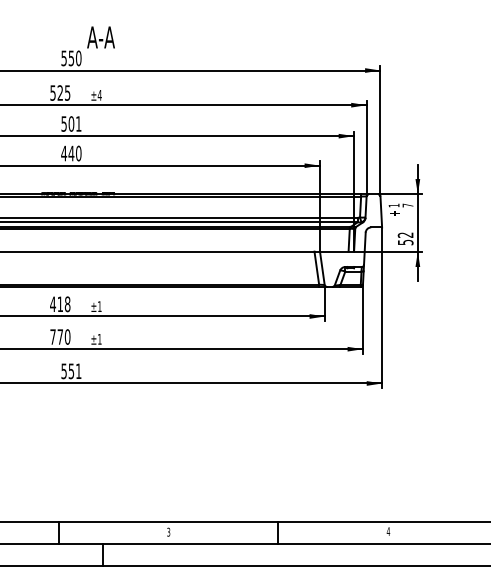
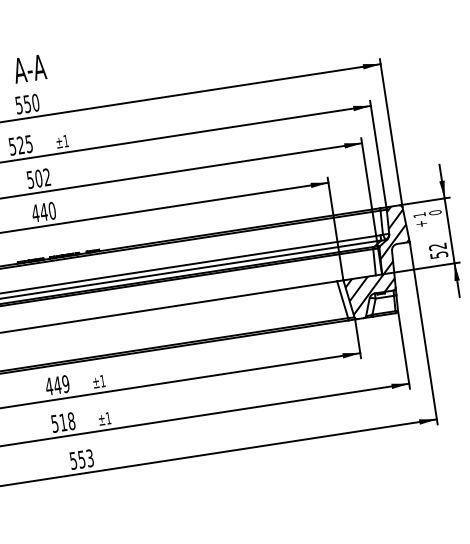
text: (100, 37) -> (29, 69), moved
text: (99, 95) -> (65, 141), ±4 -> ±1
text: (78, 123) -> (46, 176), 501 -> 502
text: (407, 205) -> (434, 212), 7 -> 0
hatch: (350, 238) -> (375, 260), added
text: (63, 304) -> (61, 385), 418 -> 449
text: (60, 336) -> (63, 421), 770 -> 518
text: (78, 371) -> (89, 458), 551 -> 553

